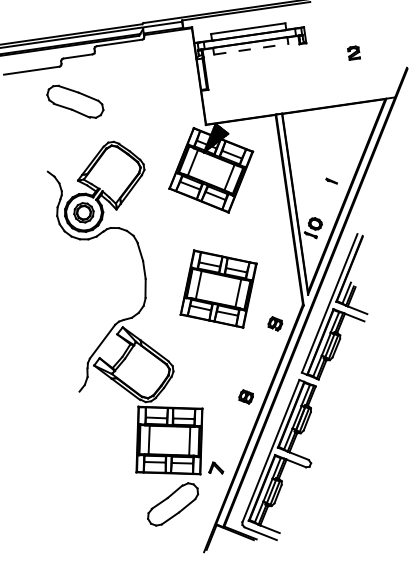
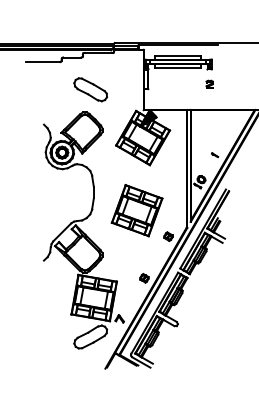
line: (250, 49) -> (177, 68), dashed -> solid
part: (353, 51) -> (209, 83), moved
part: (74, 101) -> (90, 89), moved

